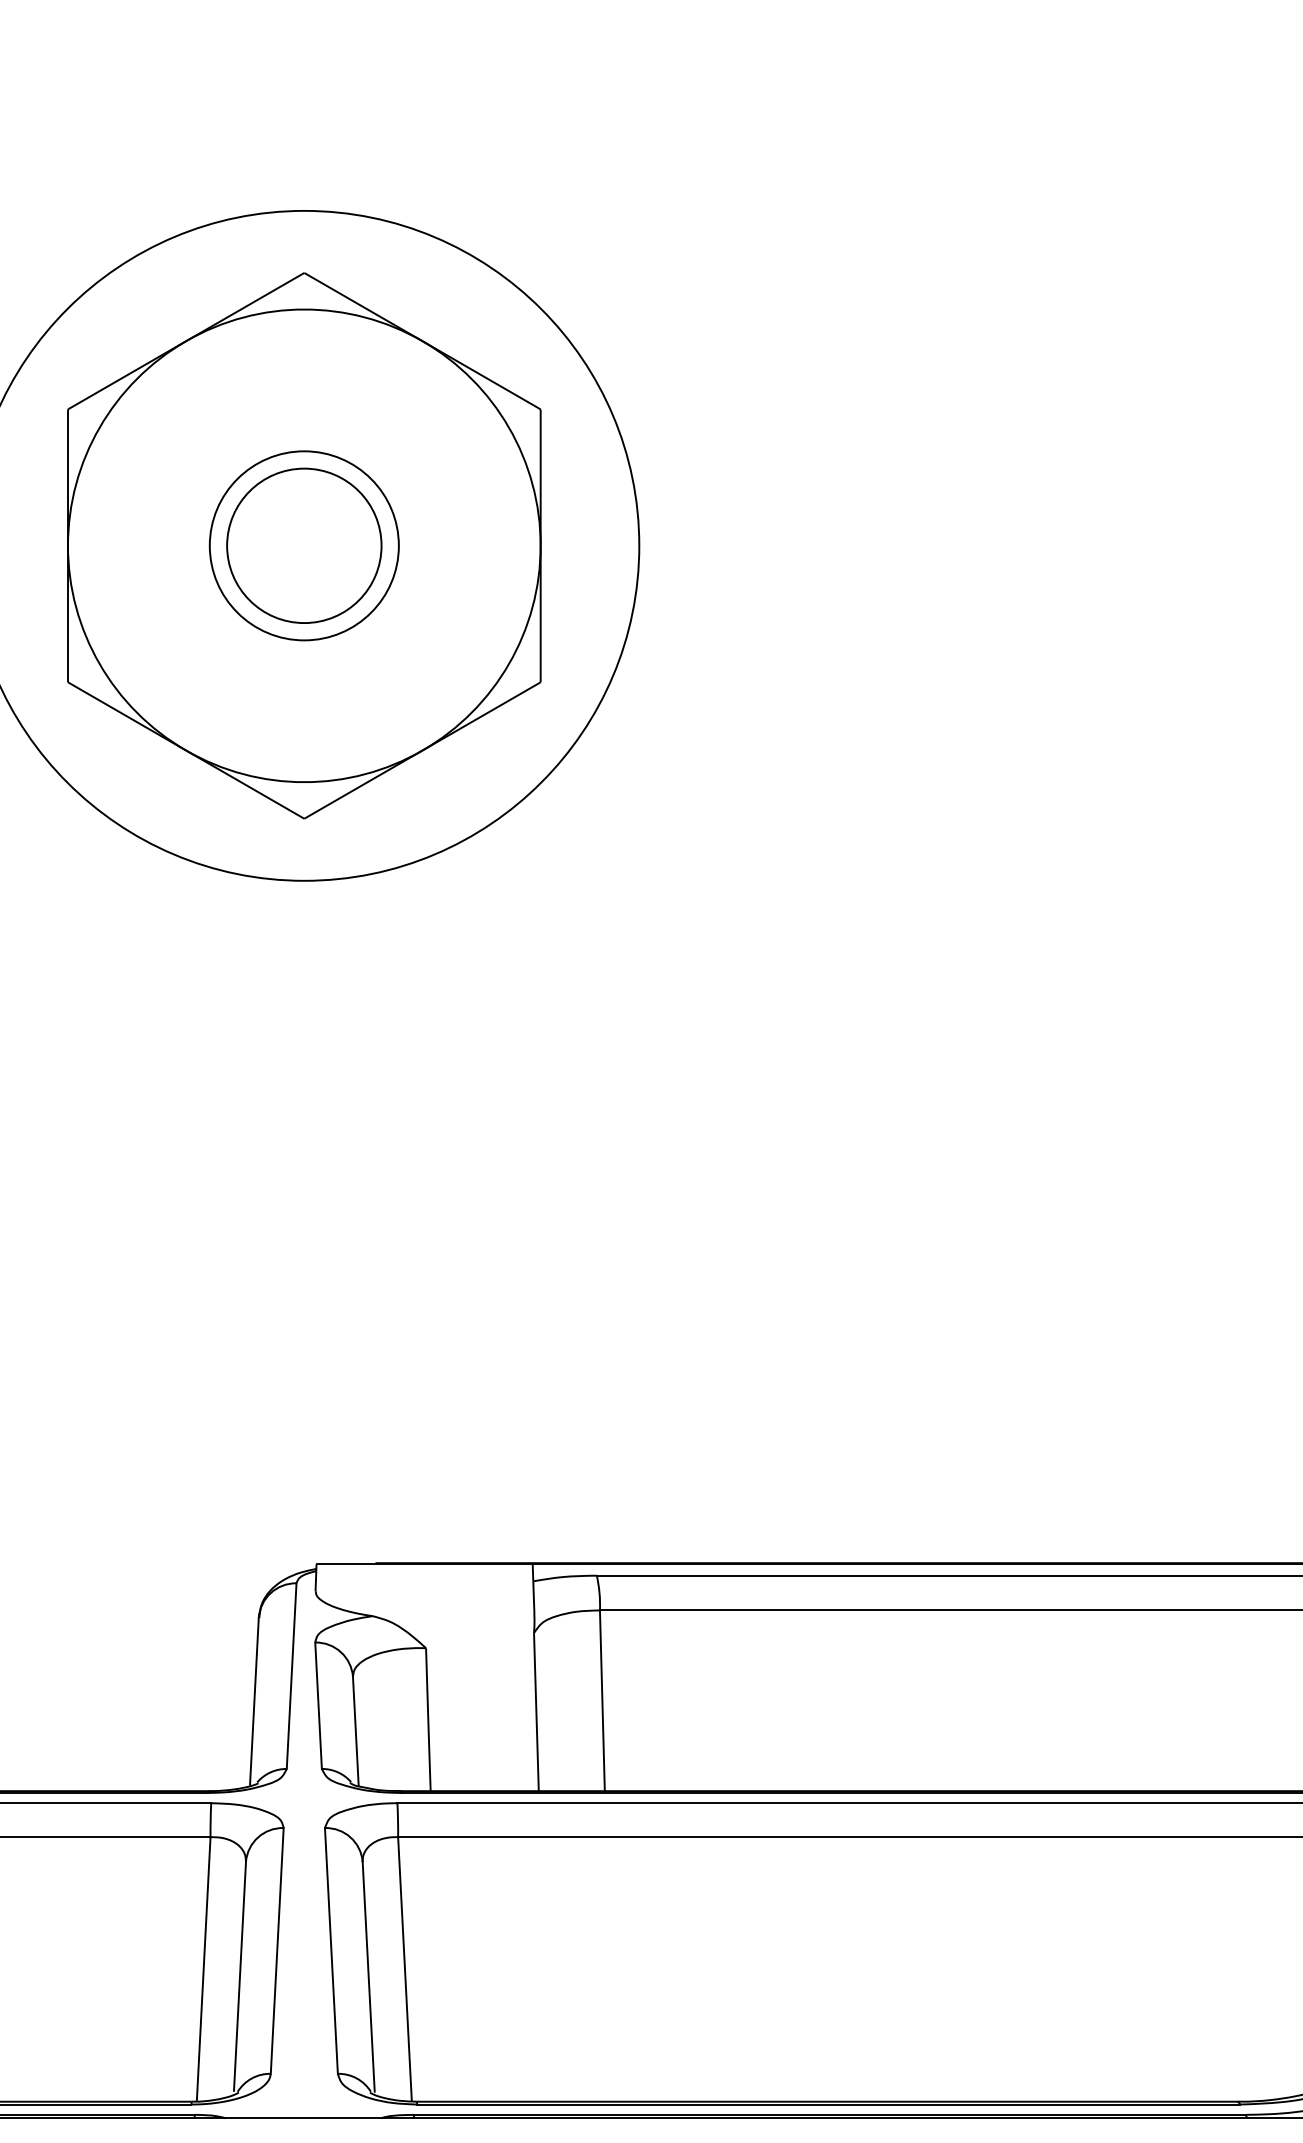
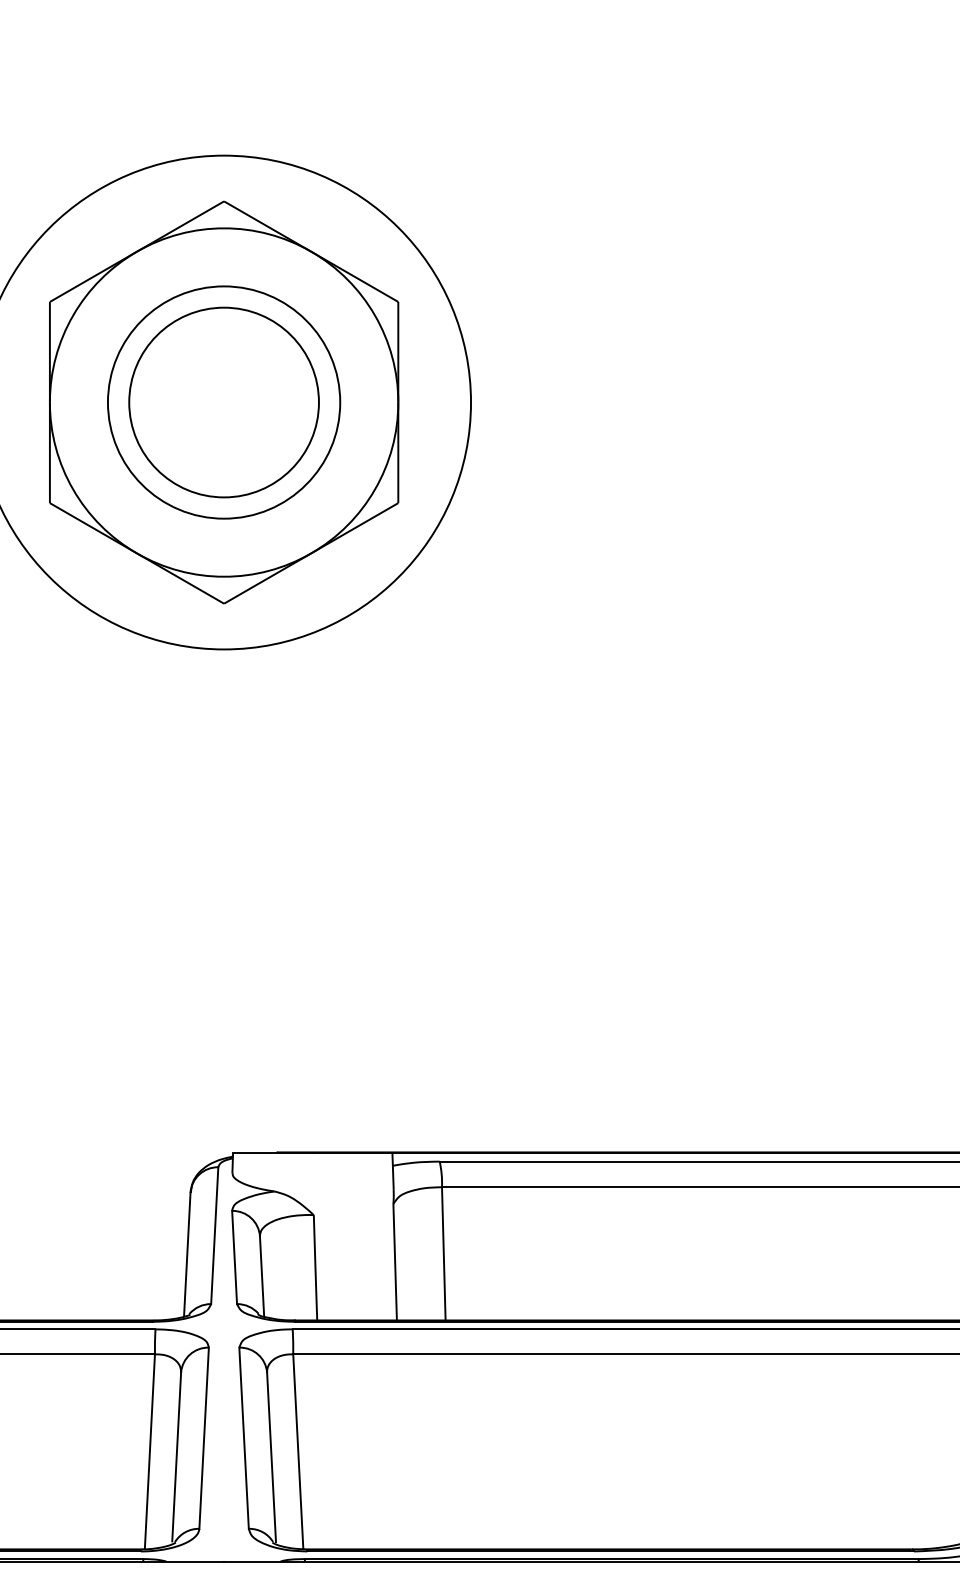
circle: (303, 545) -> (223, 402), size x1.67
circle: (304, 545) -> (224, 402), size x1.67

